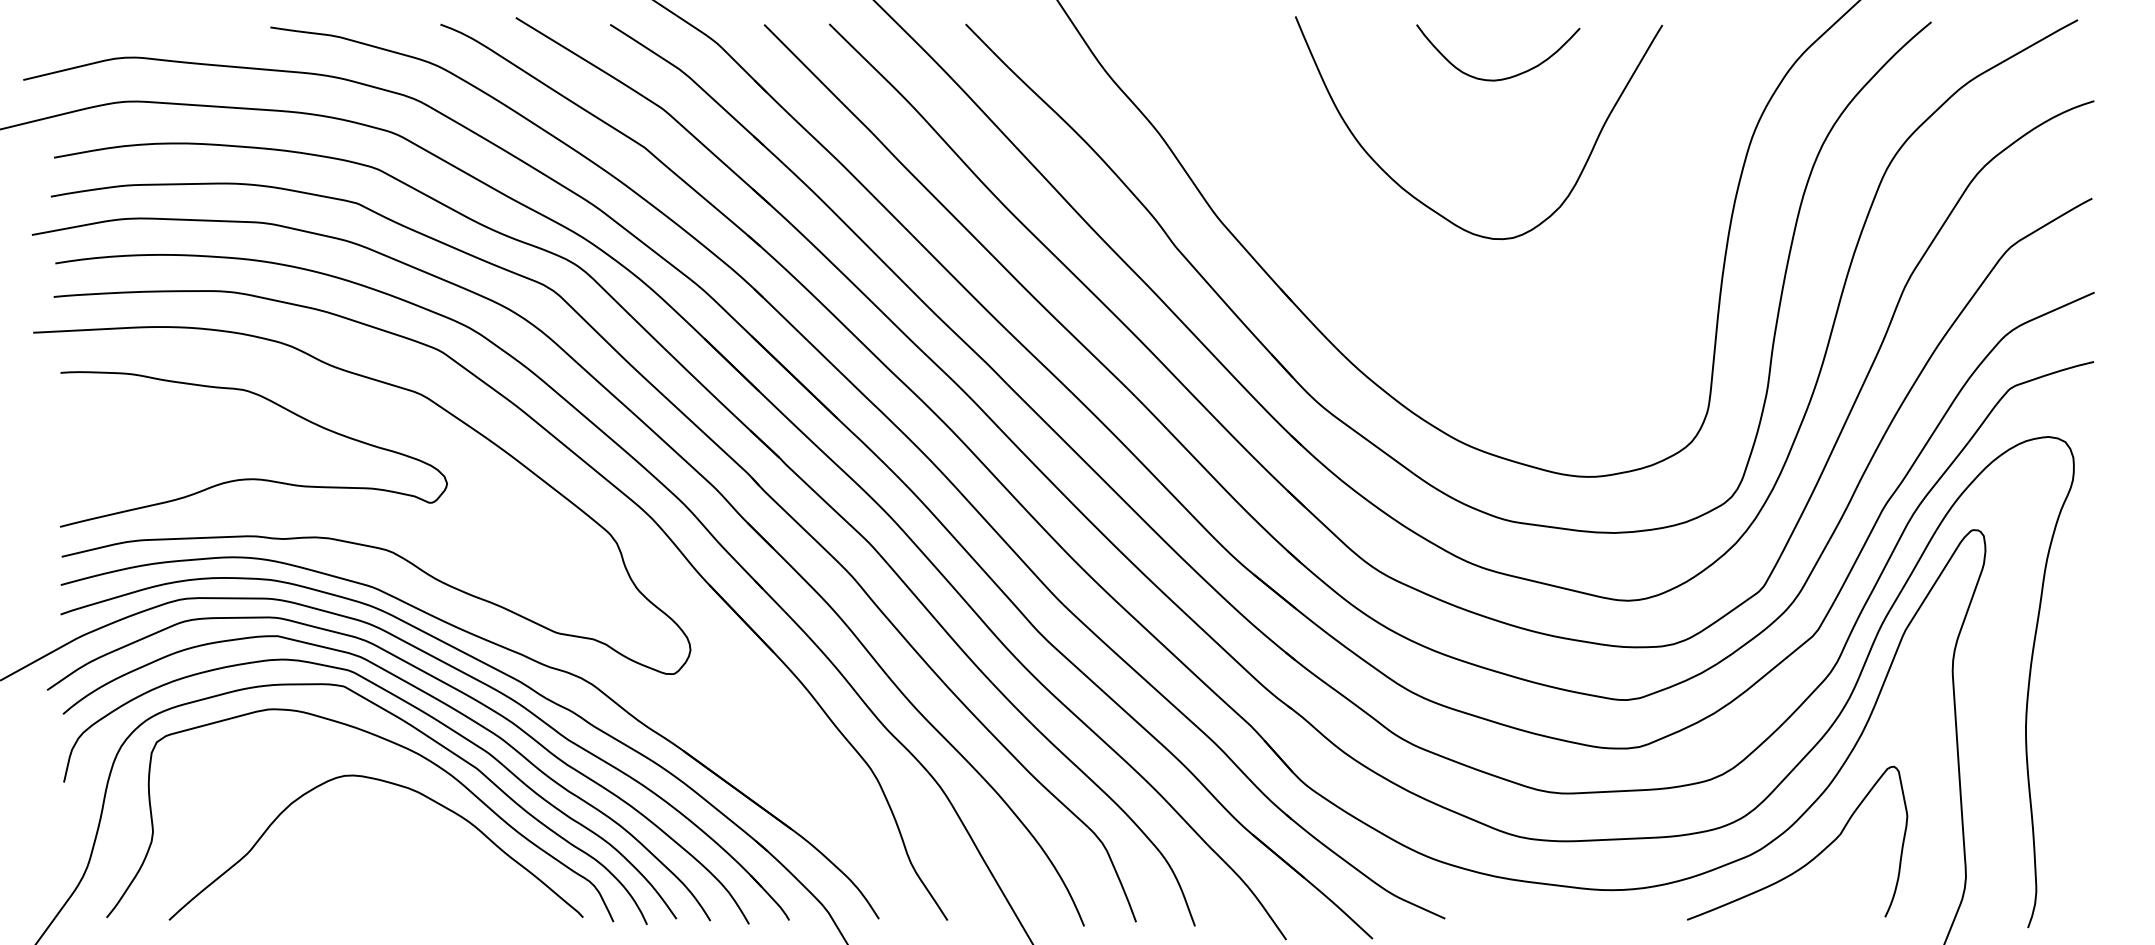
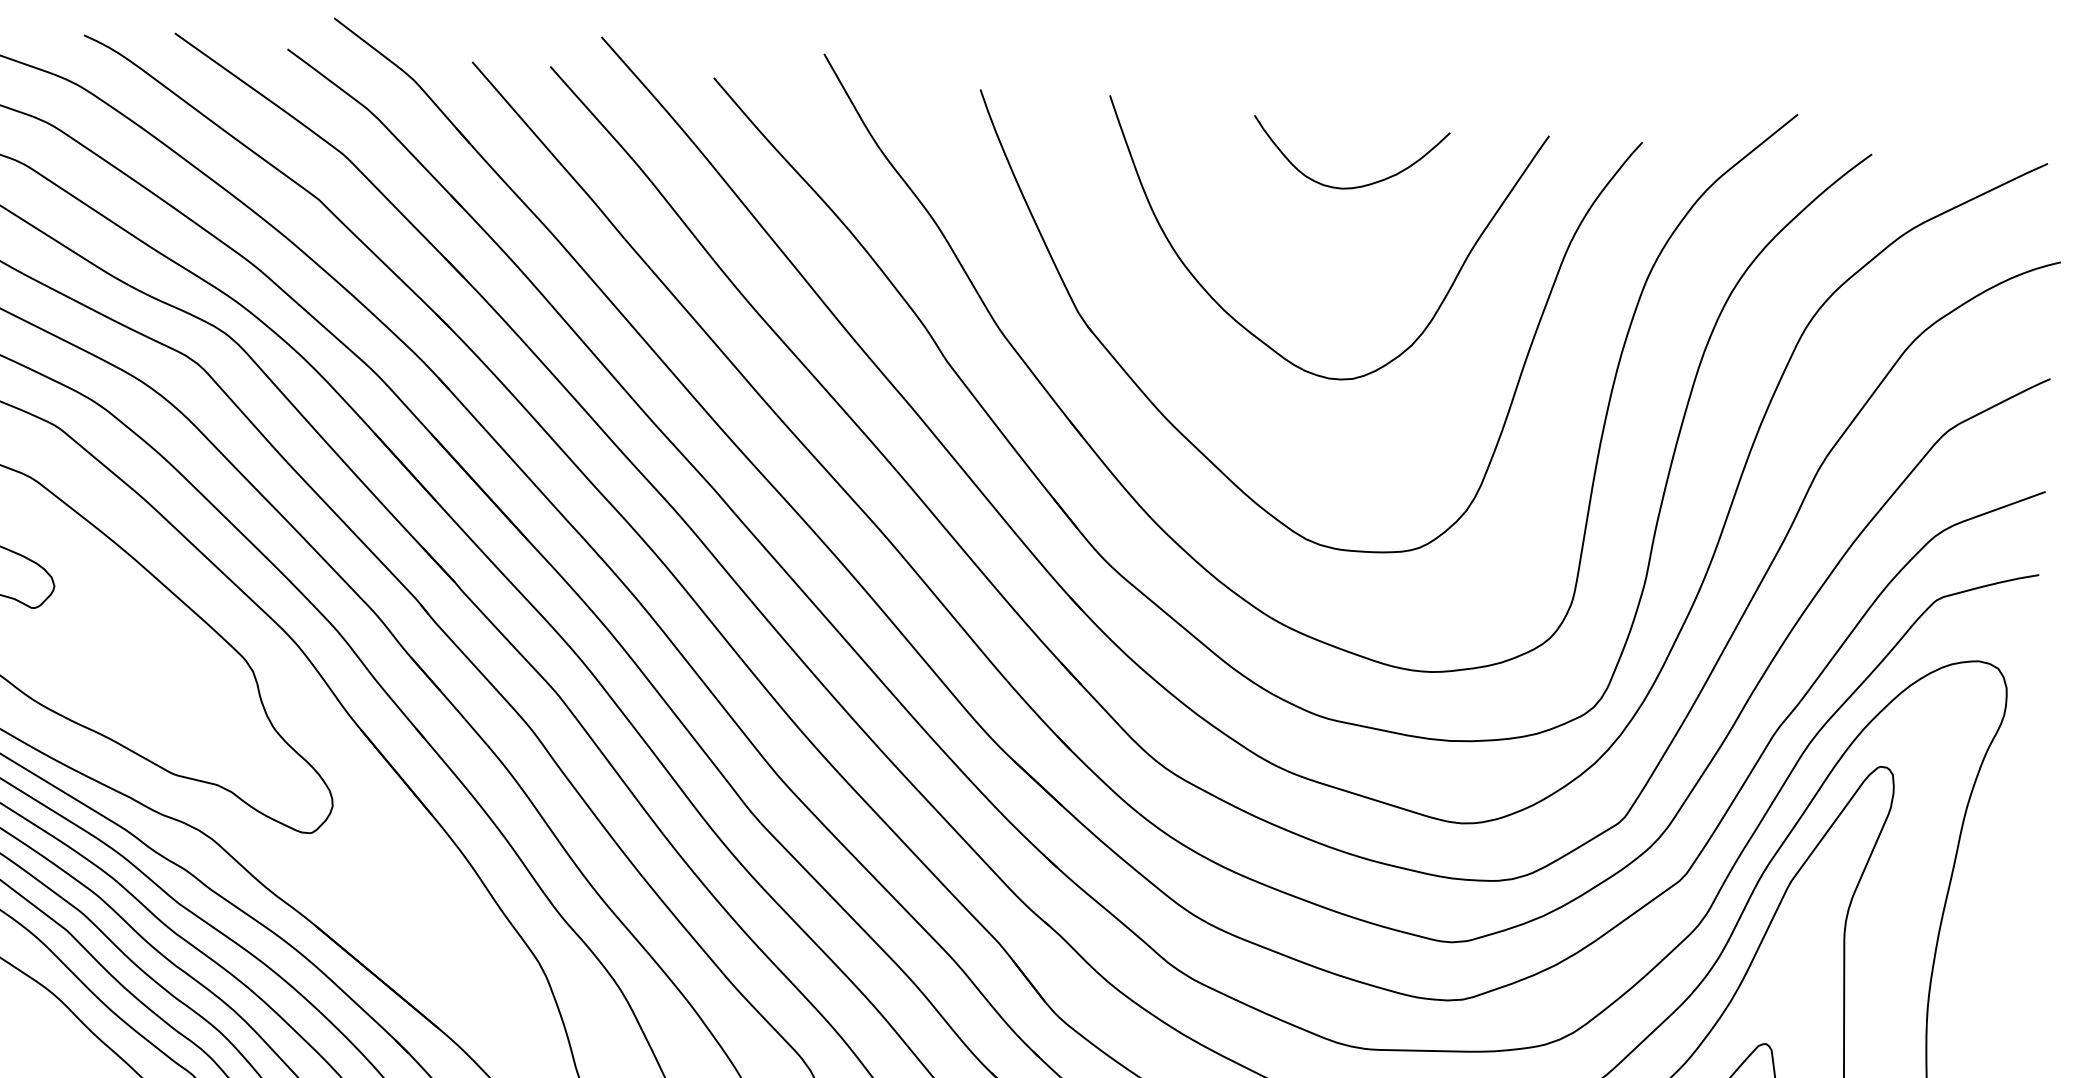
part: (1383, 299) -> (1192, 442), added

